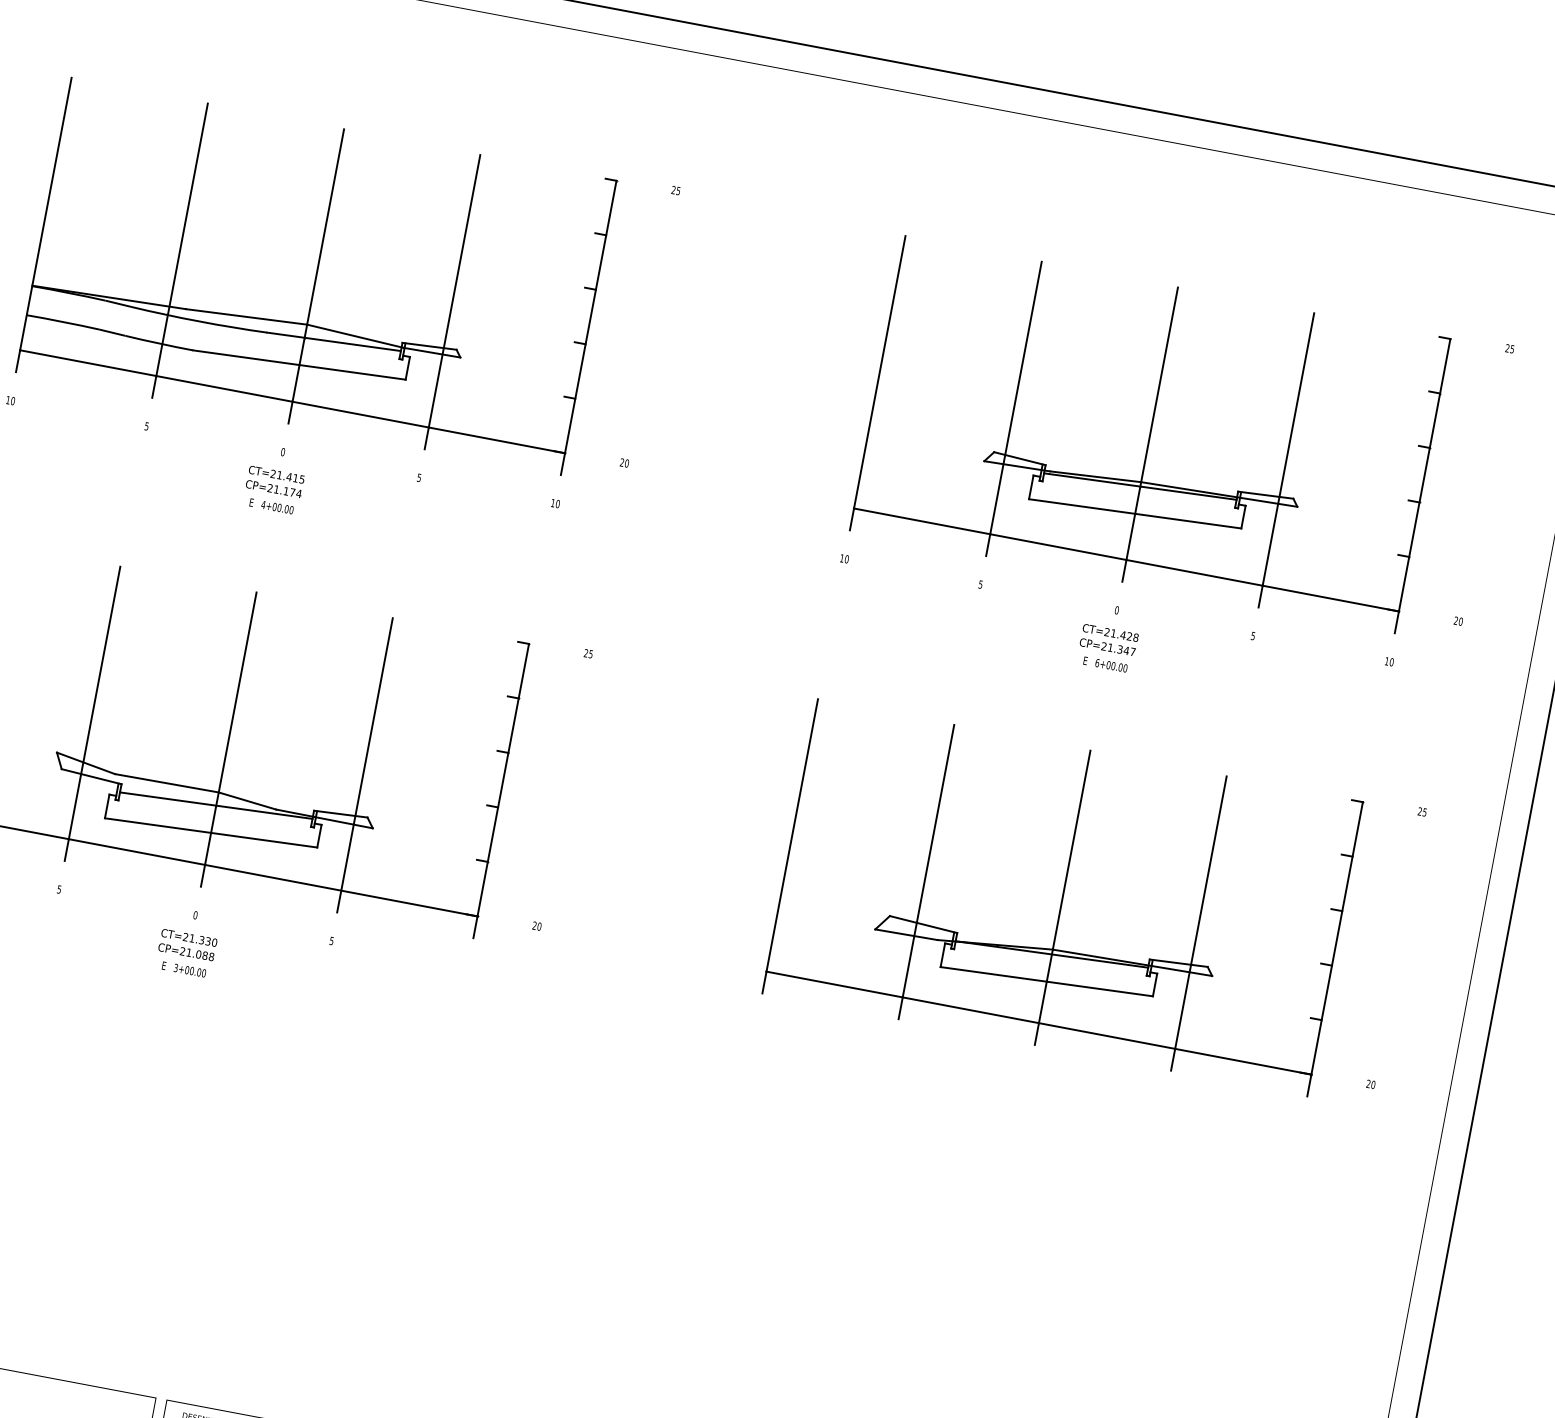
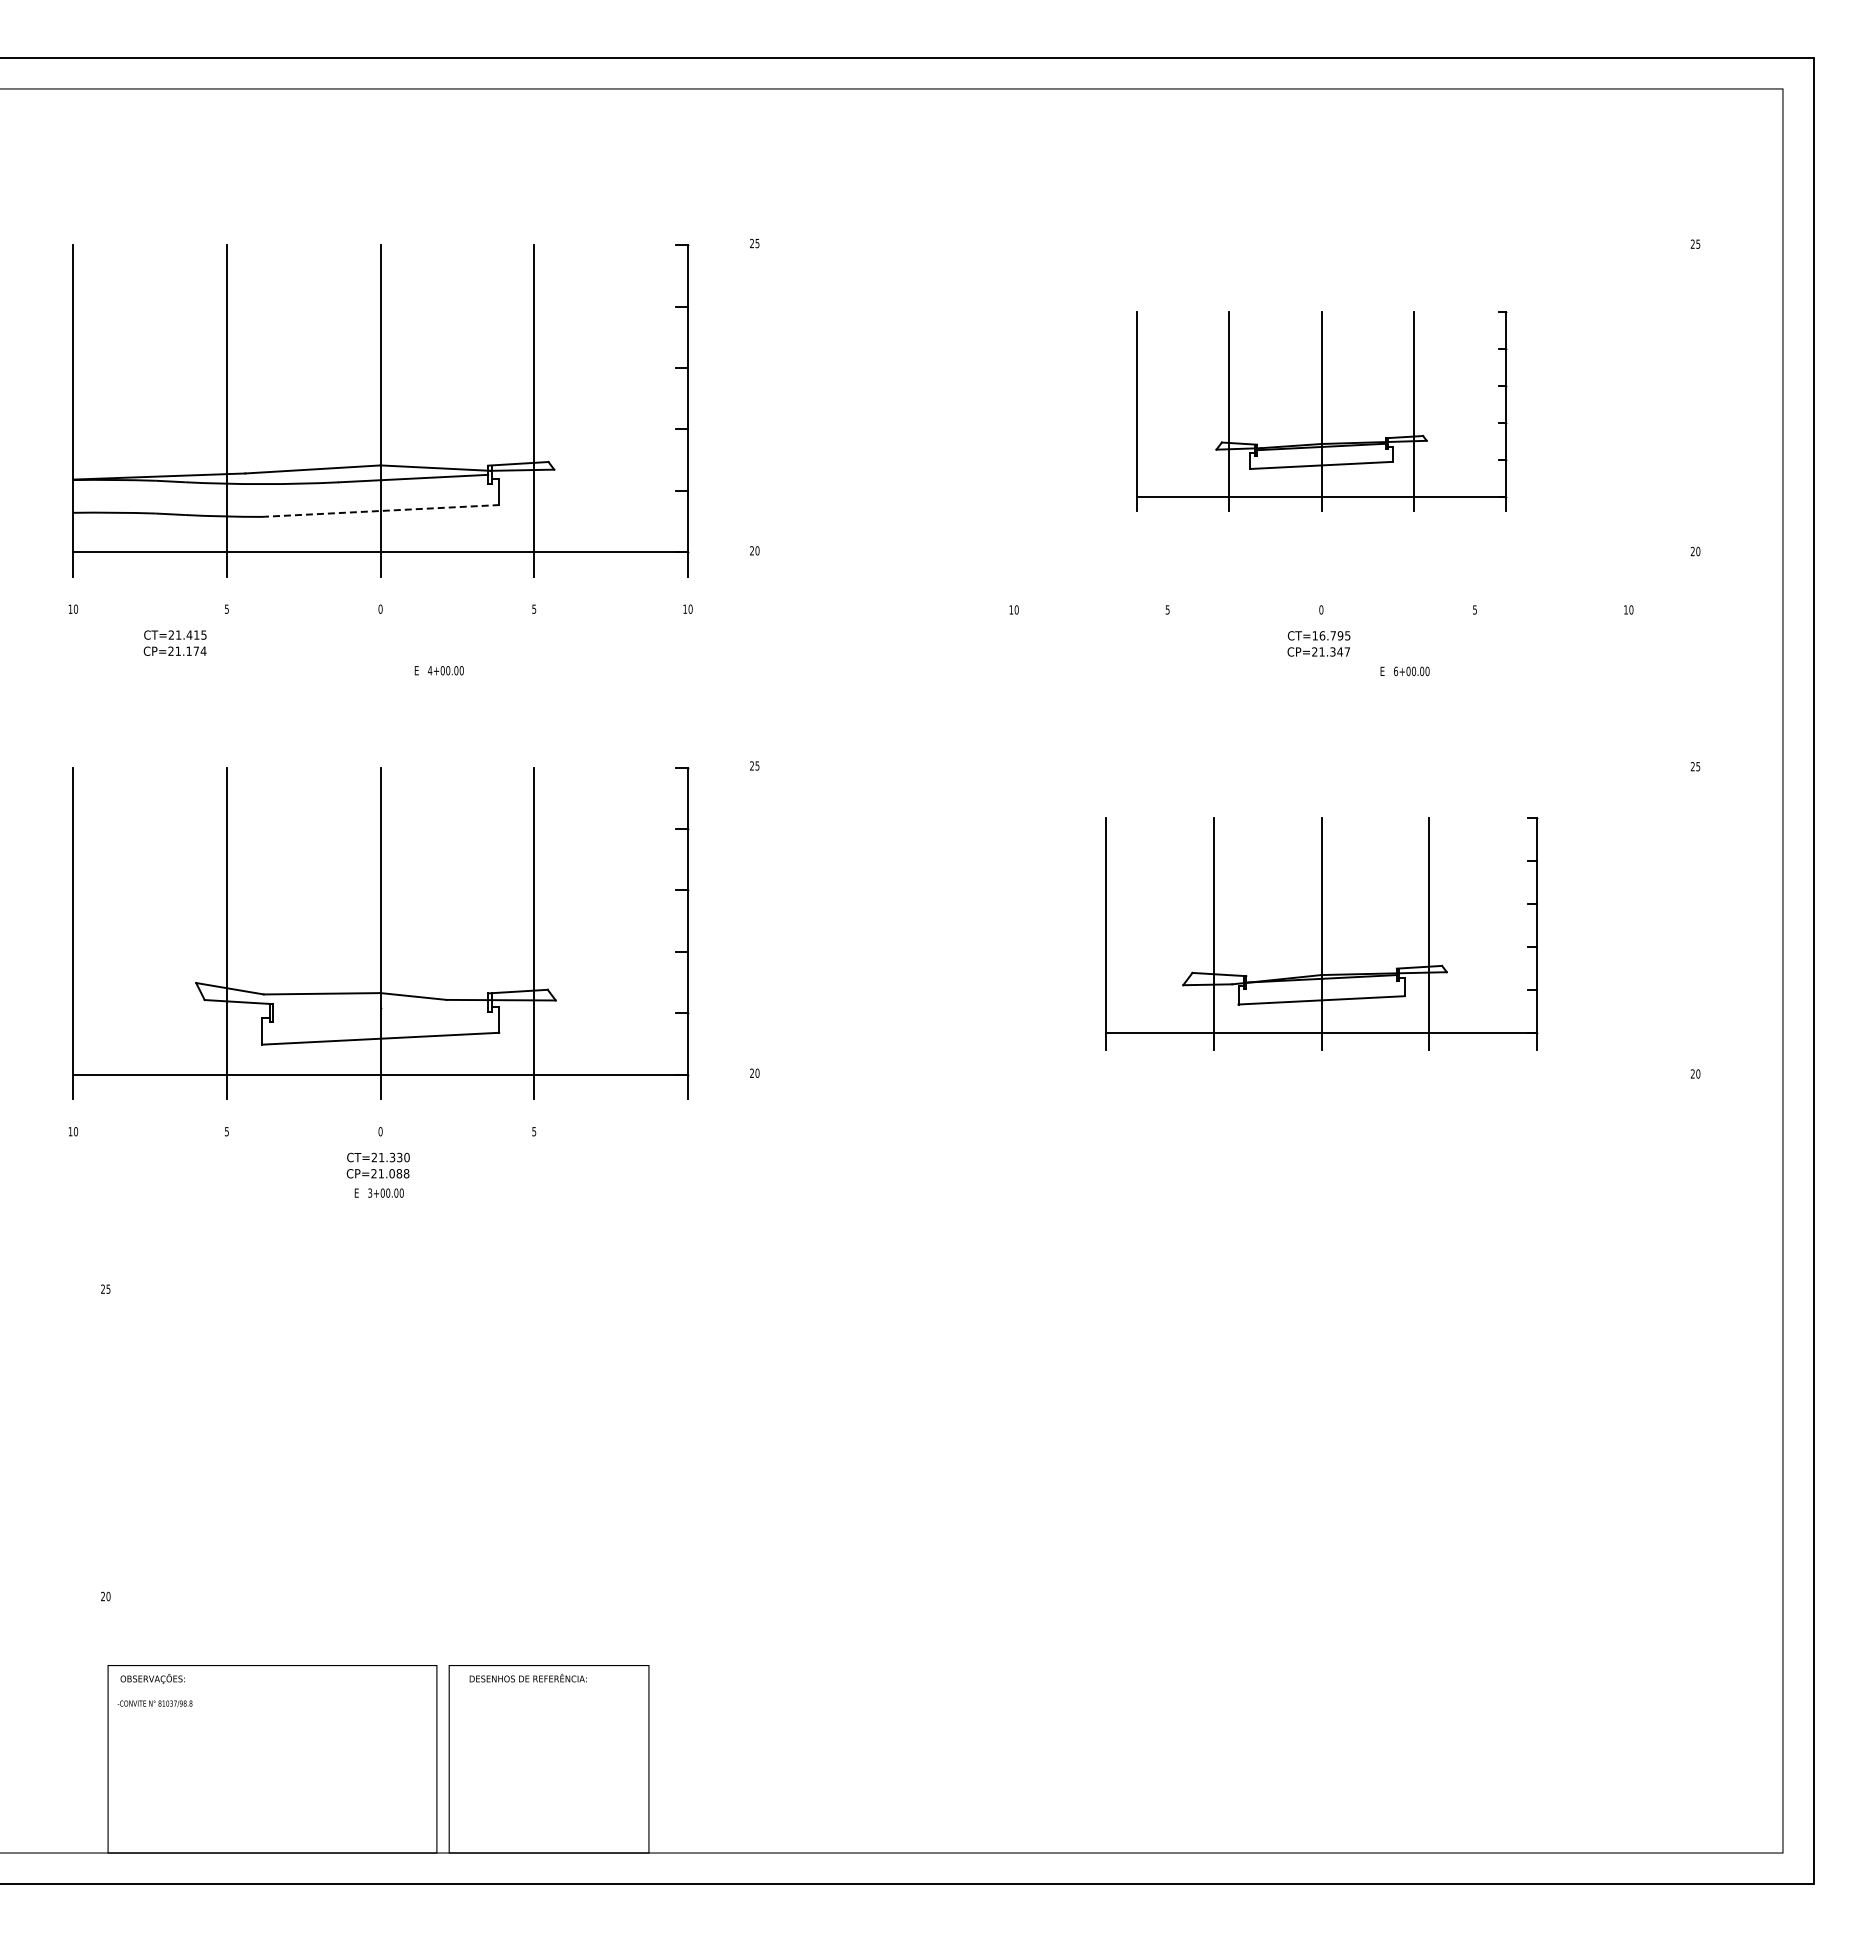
line: (299, 364) -> (380, 510), solid -> dashed
part: (1150, 434) -> (1321, 411), size x0.6
text: (274, 481) -> (174, 642), moved
text: (270, 506) -> (438, 670), moved
text: (1121, 634) -> (1331, 635), CT=21.428 -> CT=16.795
text: (1104, 664) -> (1404, 671), moved
line: (216, 805) -> (380, 1007), removed
part: (1062, 897) -> (1321, 933), size x0.7

